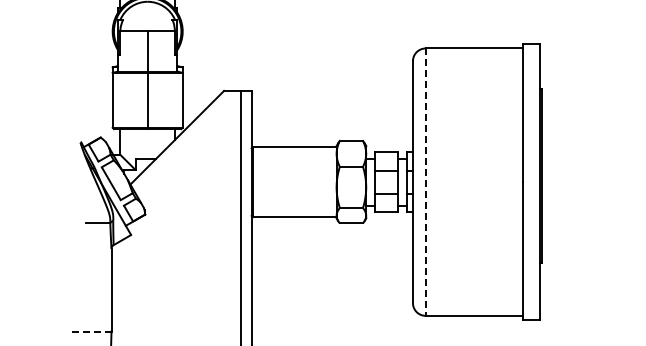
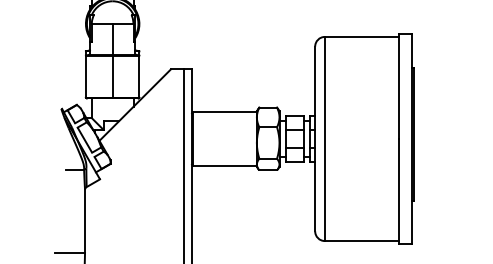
line: (425, 182) -> (324, 139), dashed -> solid
line: (91, 331) -> (69, 252), dashed -> solid

